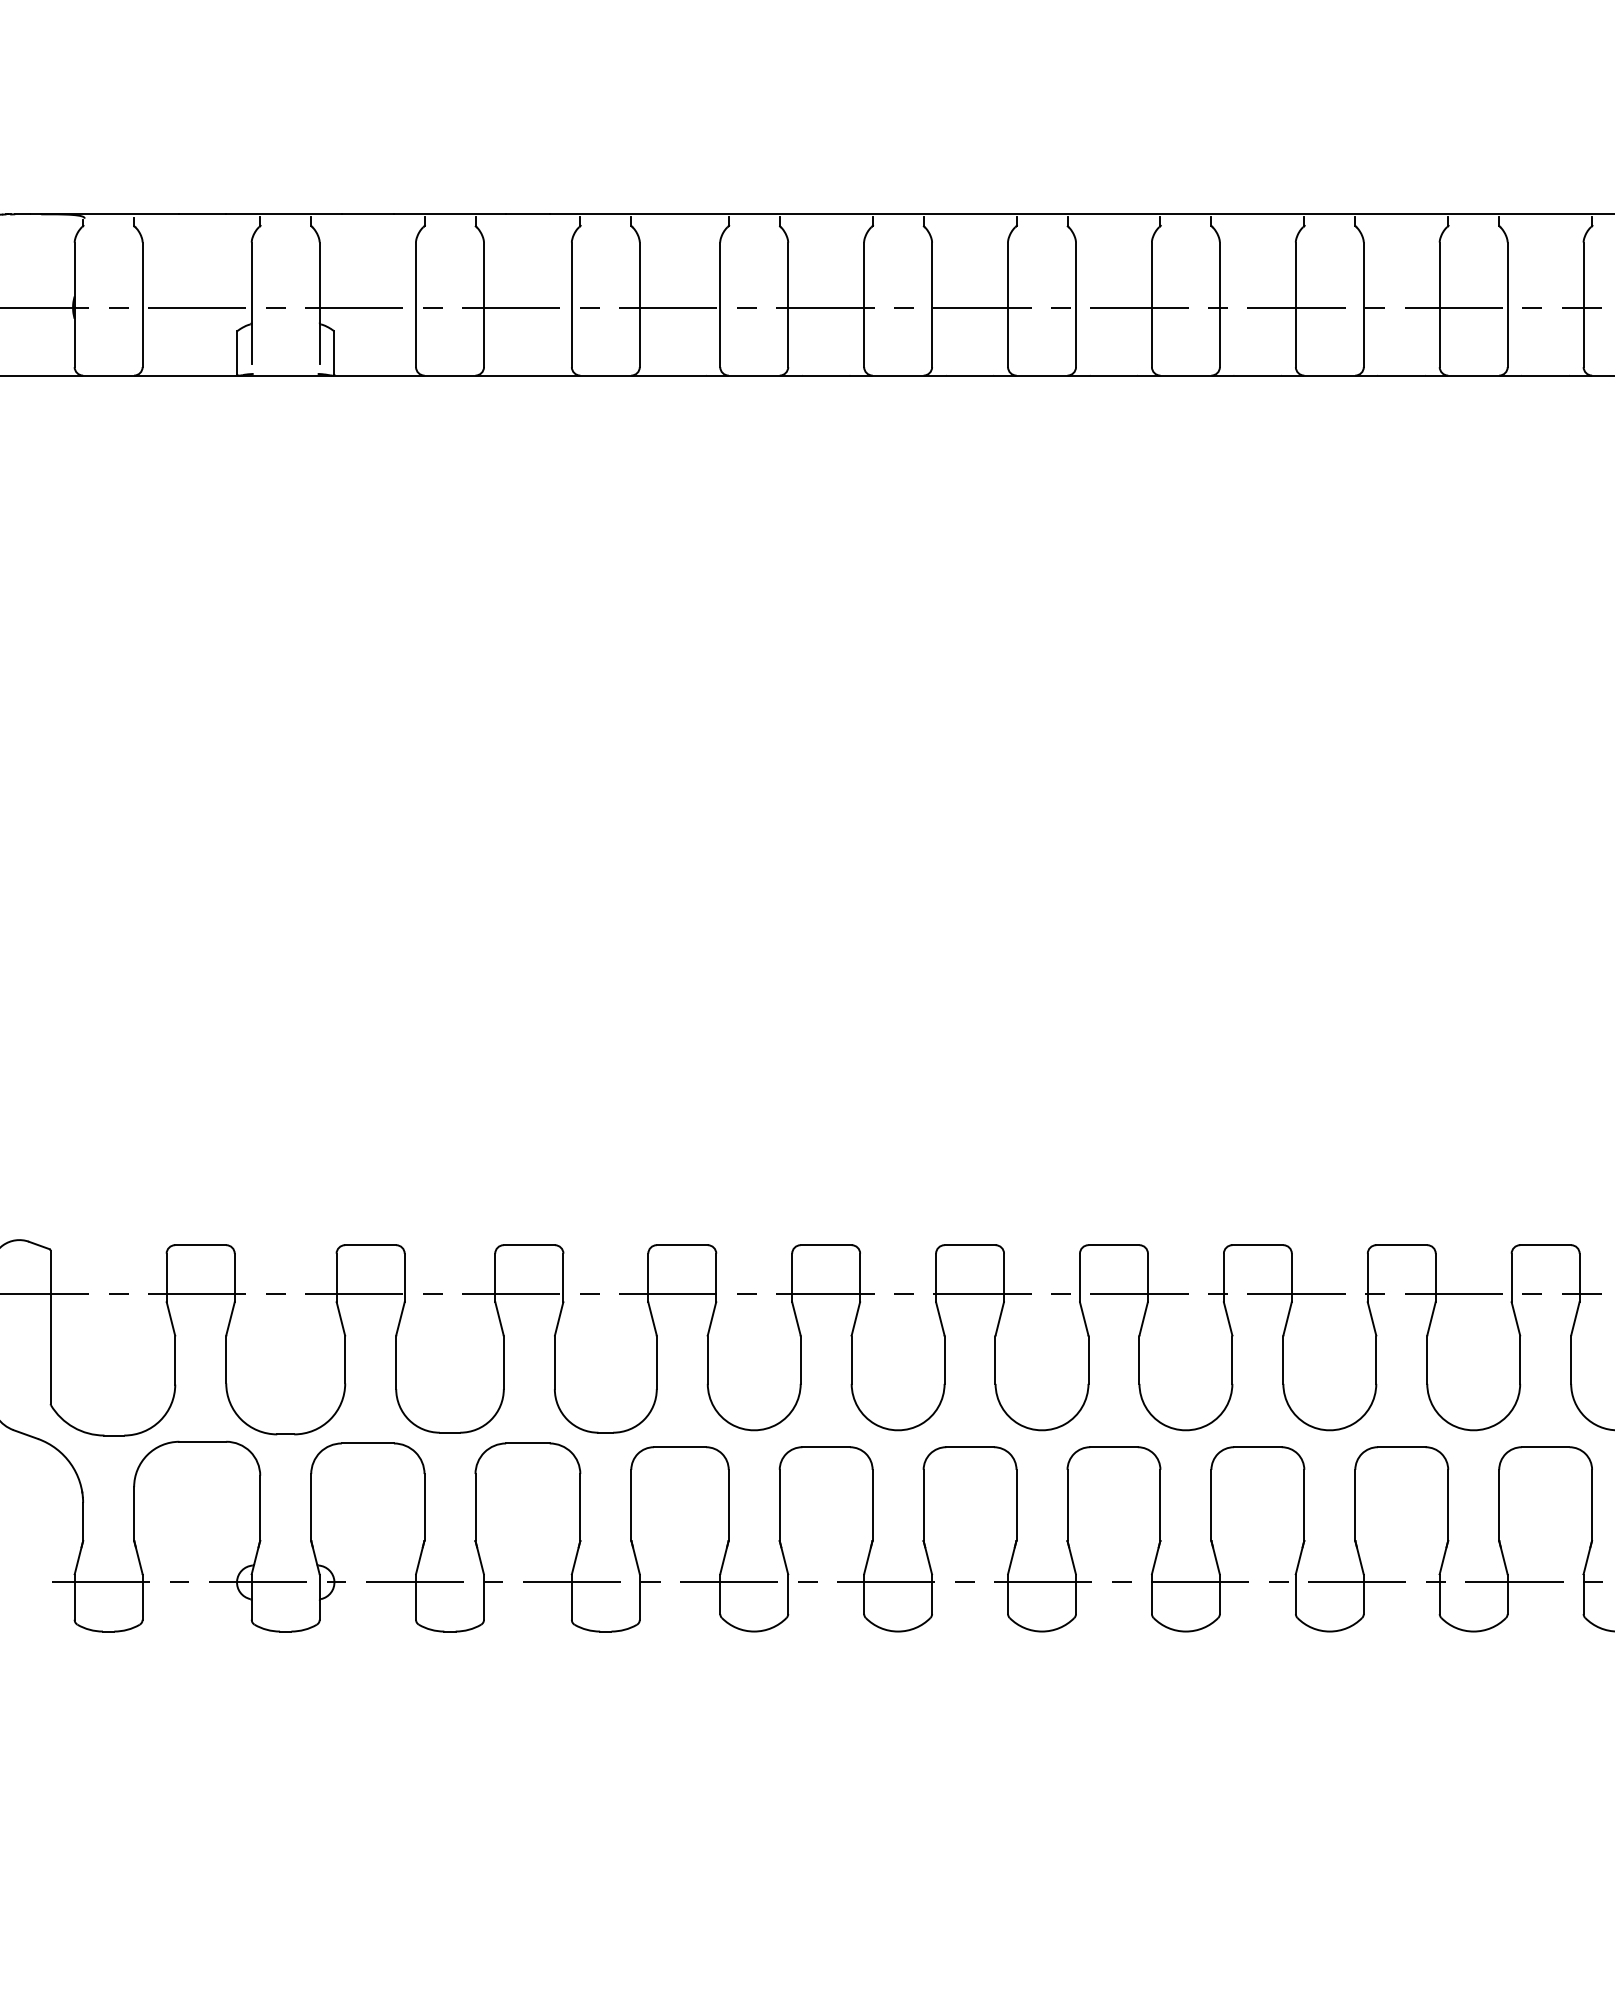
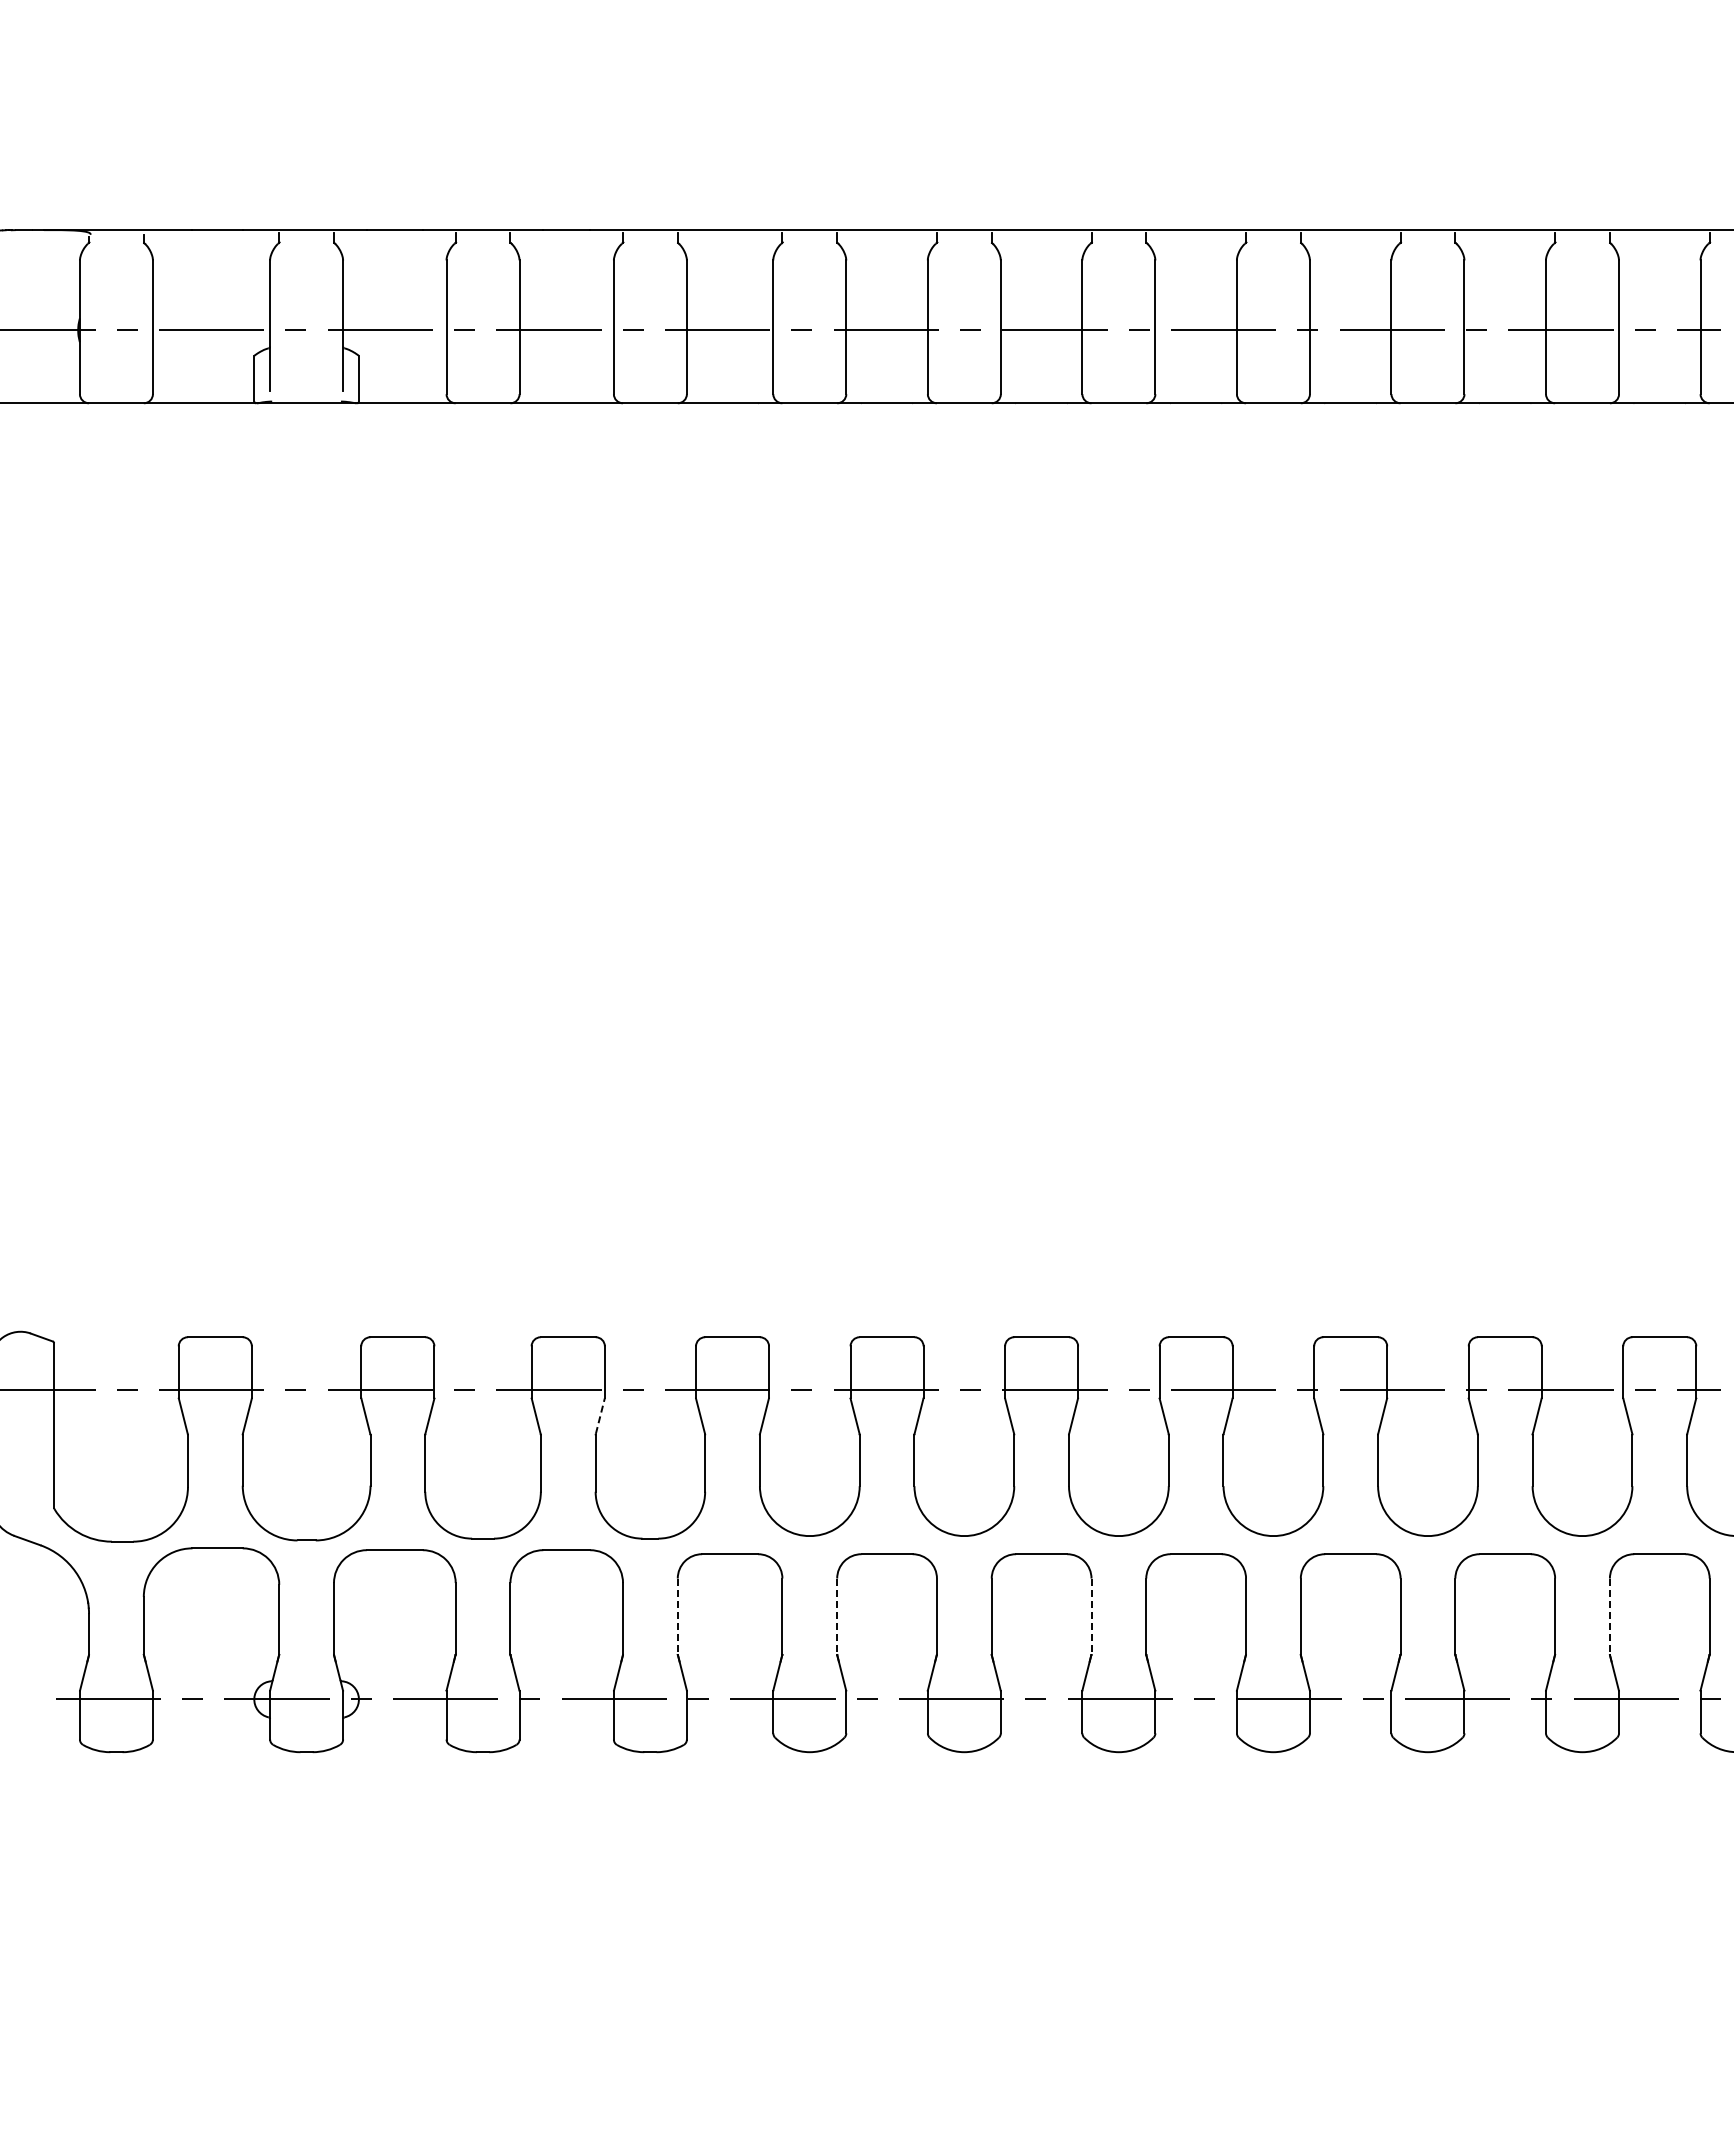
line: (559, 1318) -> (600, 1415), solid -> dashed
line: (631, 1505) -> (677, 1616), solid -> dashed
line: (780, 1505) -> (837, 1616), solid -> dashed
line: (1016, 1505) -> (1091, 1616), solid -> dashed
line: (1498, 1505) -> (1609, 1616), solid -> dashed

